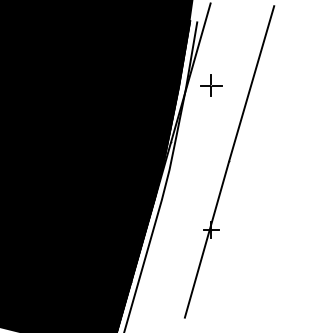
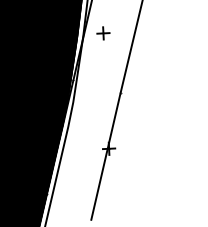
part: (211, 85) -> (103, 33), size x0.71

